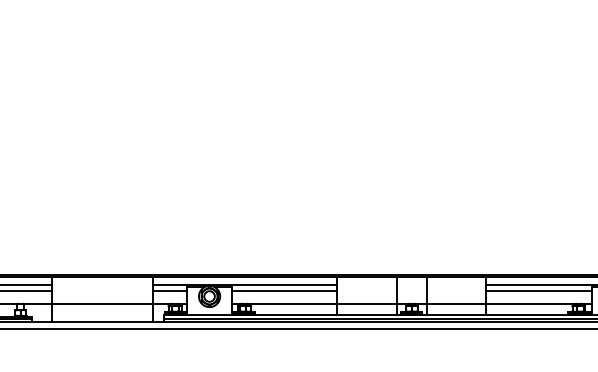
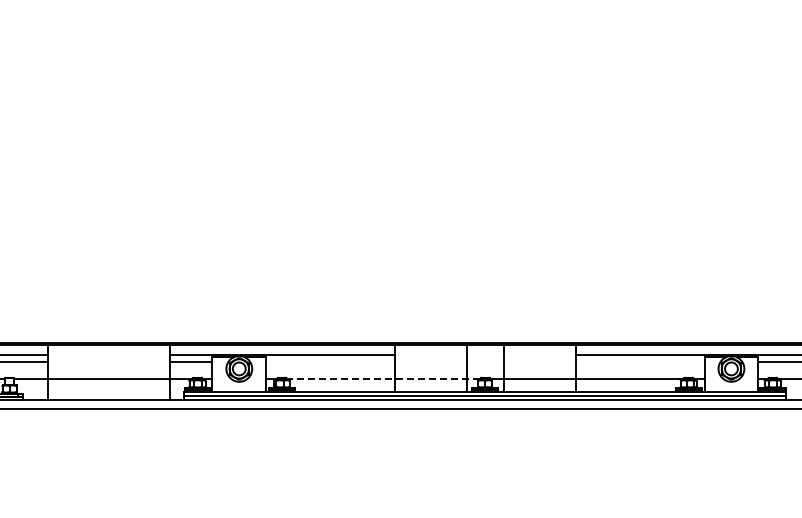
line: (284, 291) -> (330, 362), removed
line: (538, 291) -> (639, 362), removed
line: (328, 304) -> (384, 378), solid -> dashed

